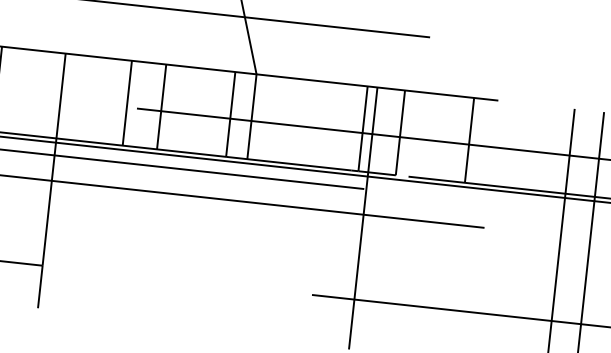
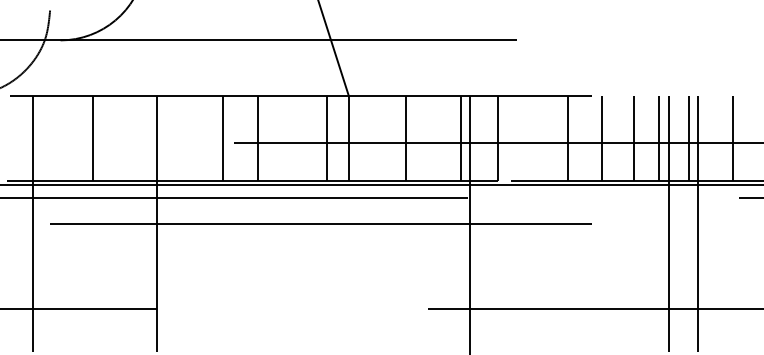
line: (309, 122) -> (406, 138), added
line: (504, 144) -> (602, 138), added
line: (535, 147) -> (634, 138), added
line: (560, 150) -> (659, 138), added
line: (590, 153) -> (689, 138), added

